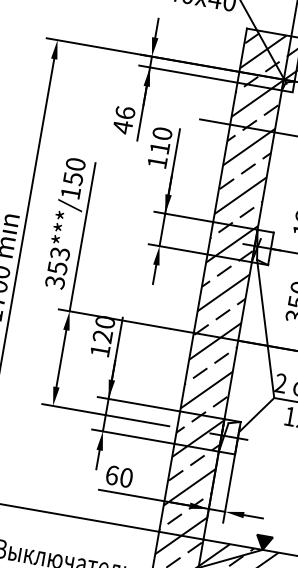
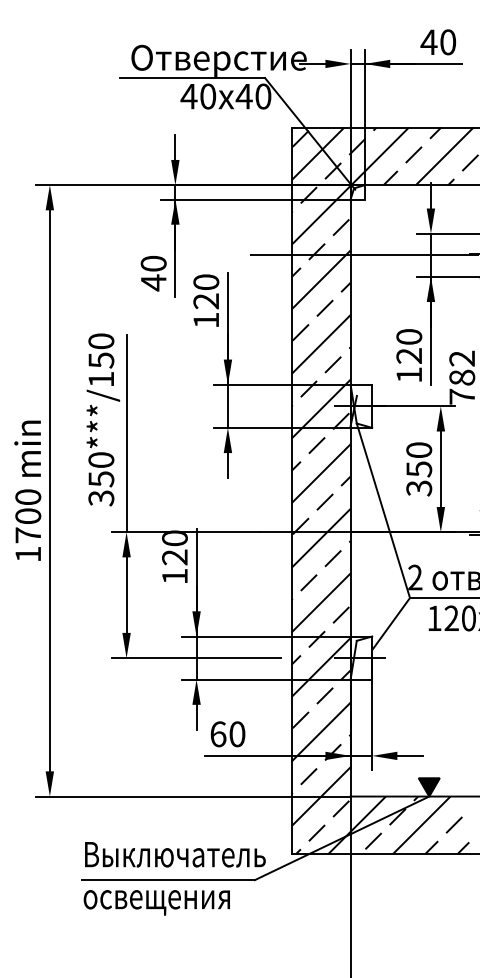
text: (125, 112) -> (153, 263), 46 -> 40
text: (159, 148) -> (205, 301), 110 -> 120
text: (60, 254) -> (101, 460), 353***/150 -> 350***/150

